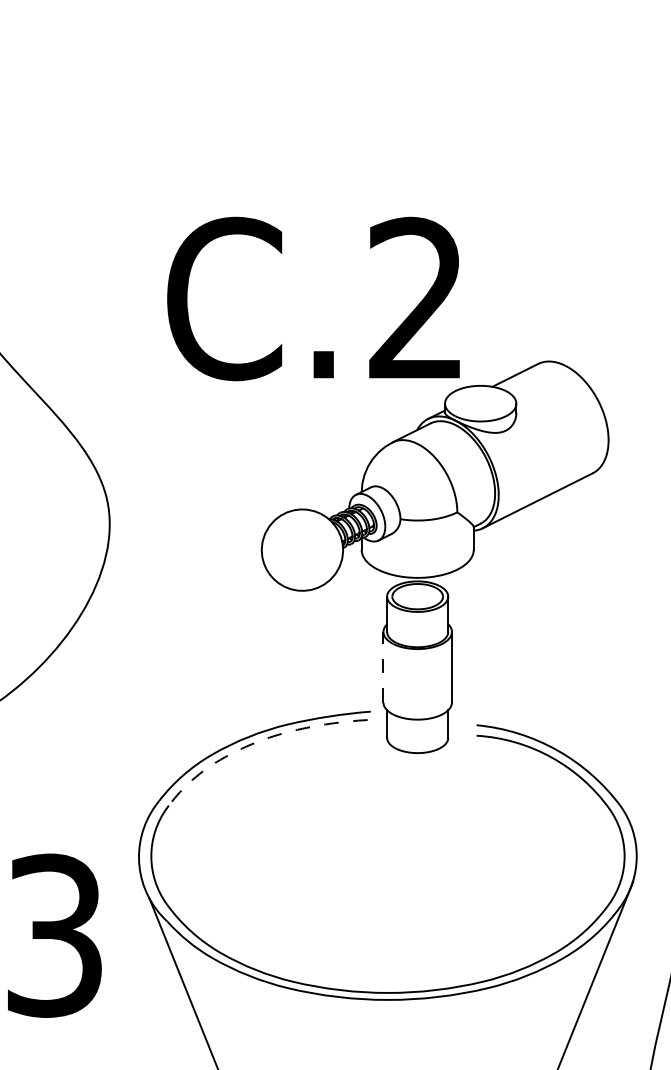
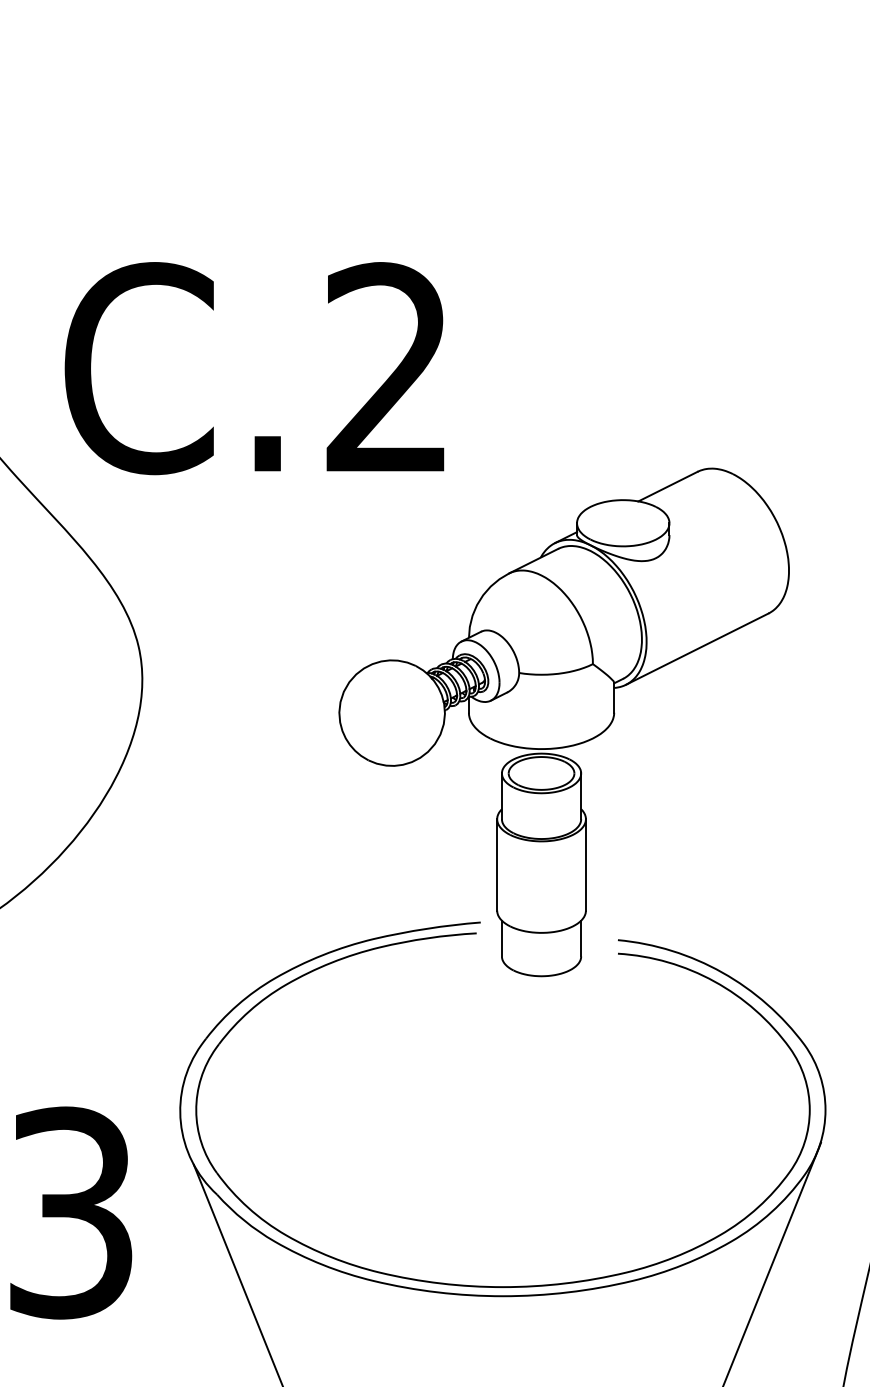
text: (313, 298) -> (254, 368), moved
line: (383, 666) -> (497, 864), dashed -> solid
line: (255, 742) -> (331, 962), dashed -> solid

